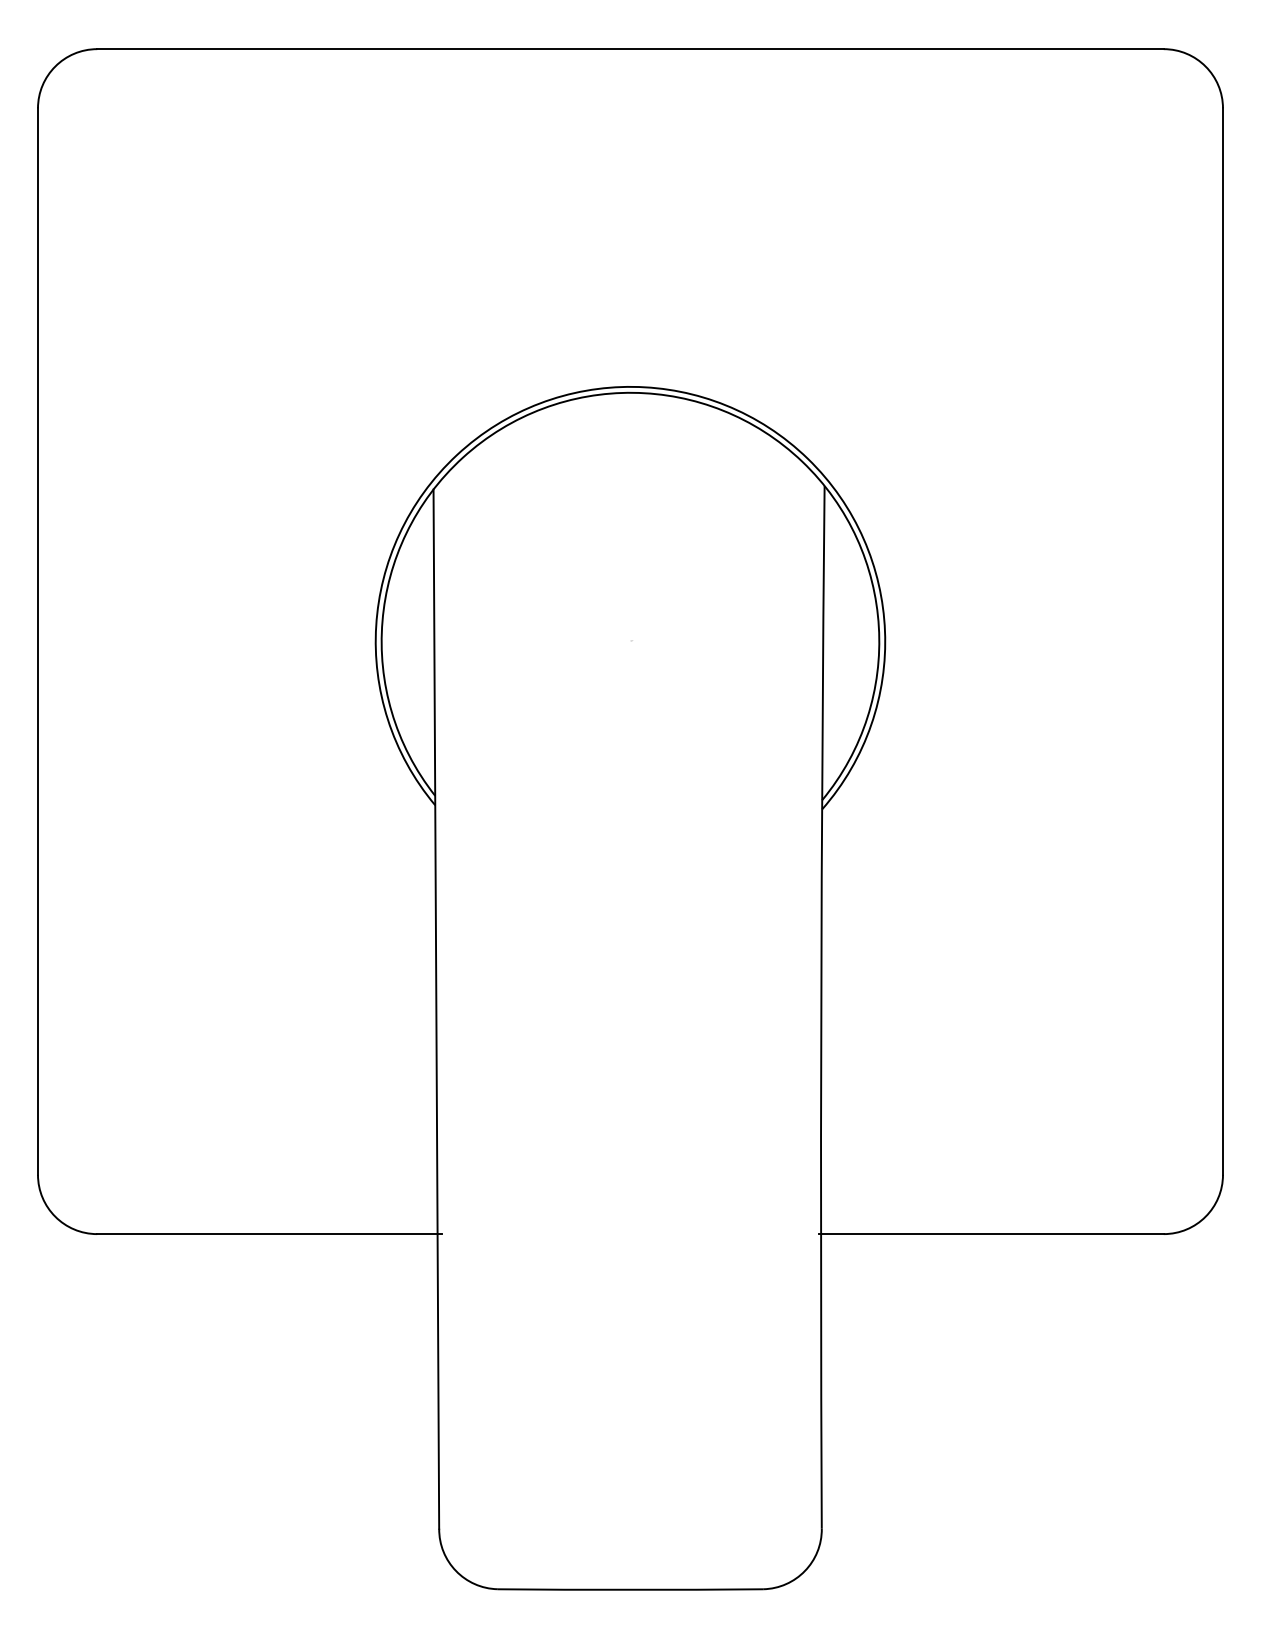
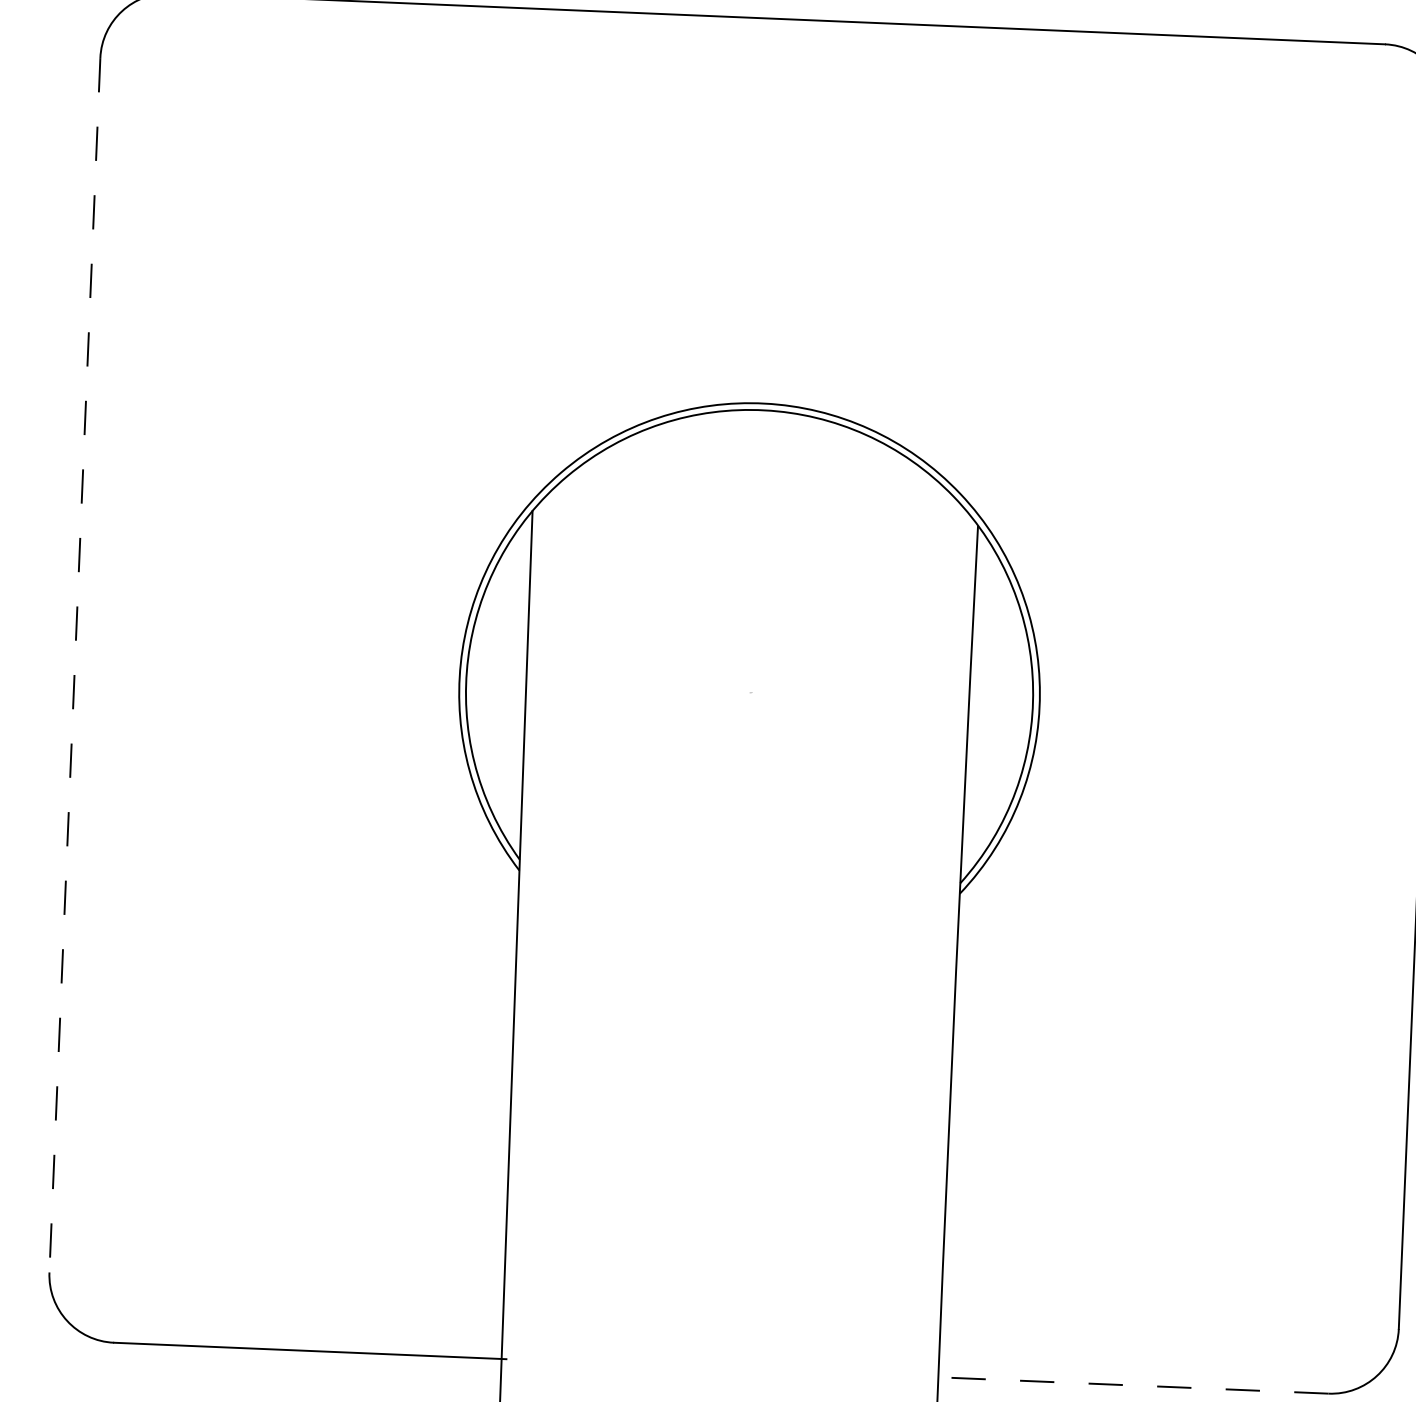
line: (38, 642) -> (75, 666), solid -> dashed
line: (990, 1234) -> (1131, 1385), solid -> dashed

